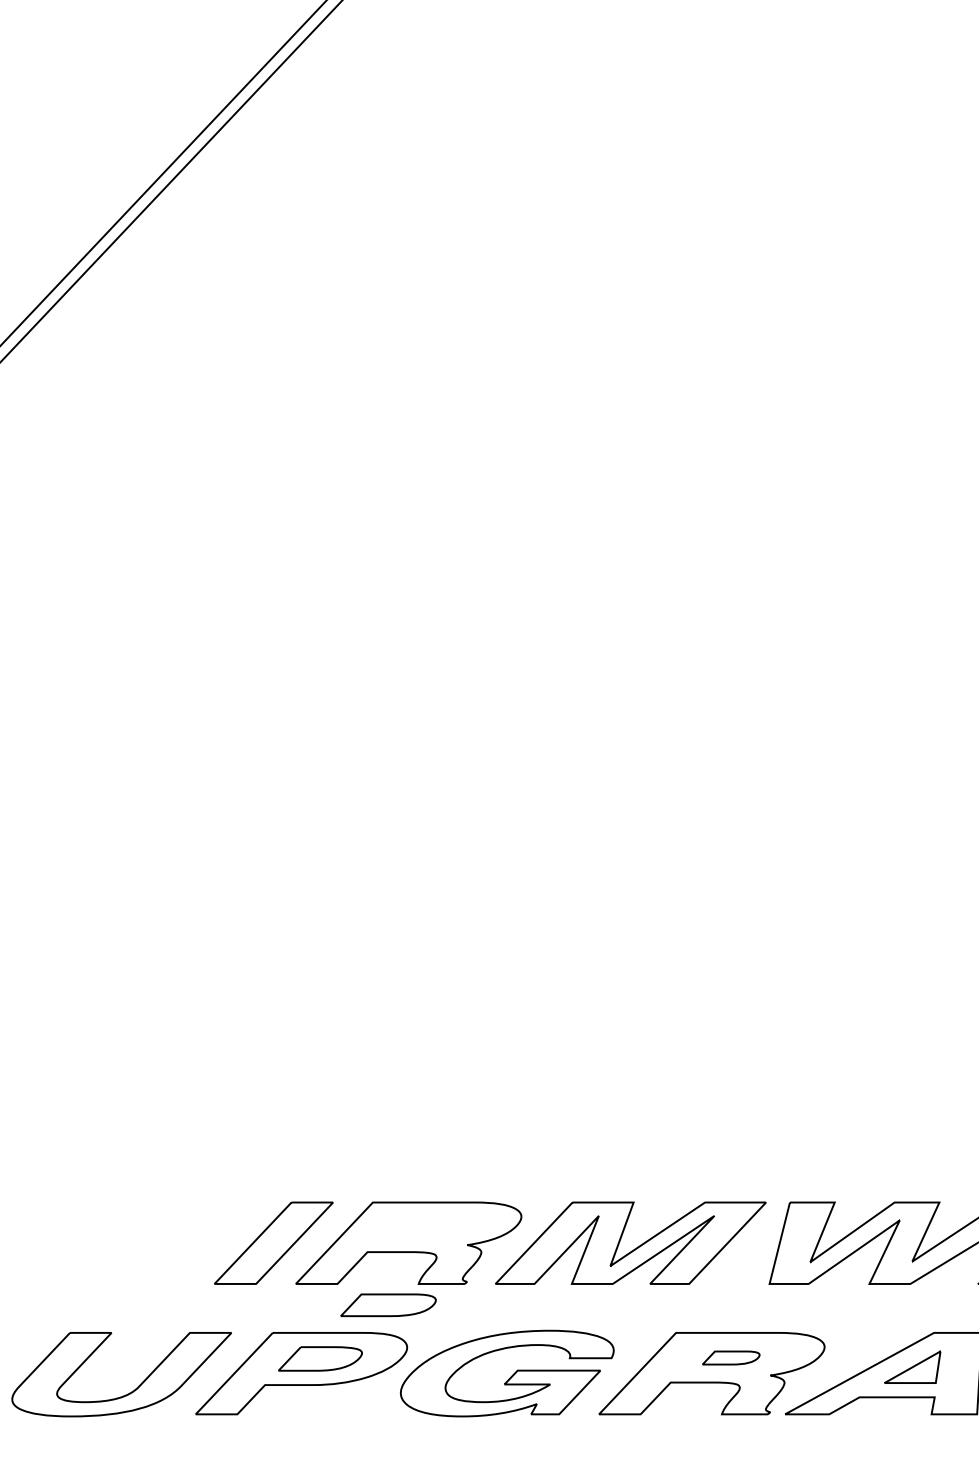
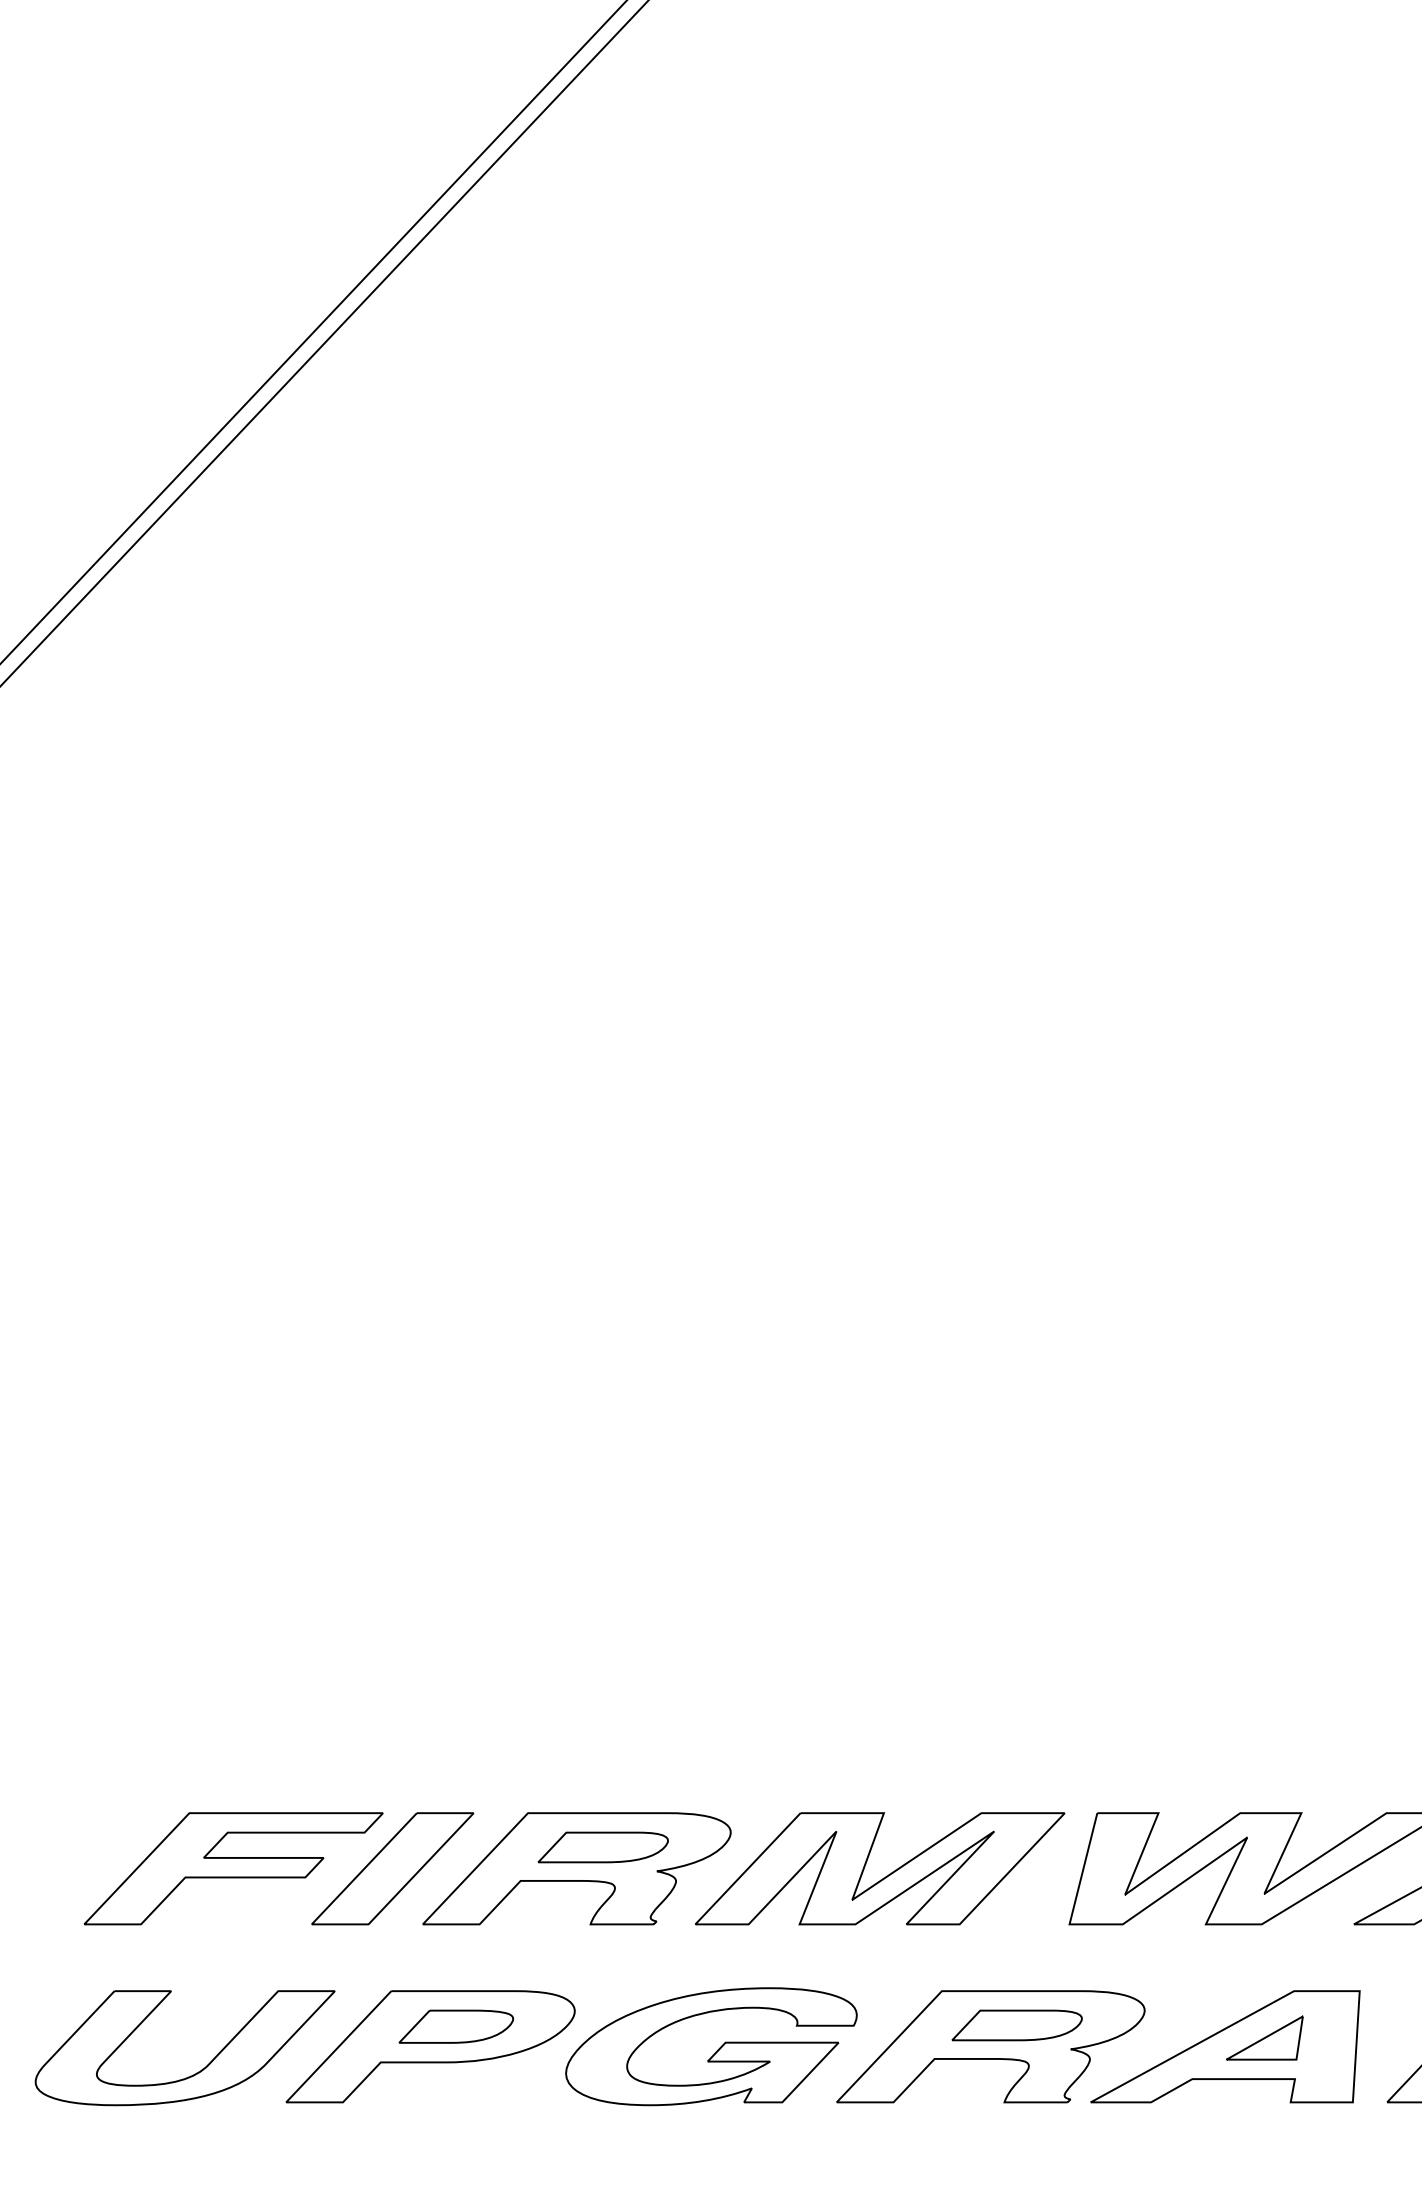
part: (157, 1243) -> (233, 1868), added
part: (387, 1305) -> (602, 1847), moved
part: (730, 1358) -> (1016, 2025), size x1.67

